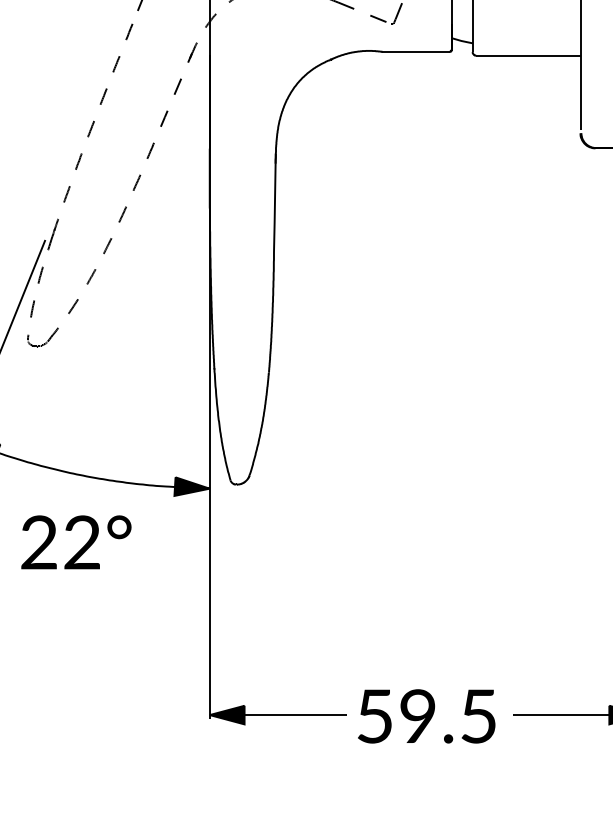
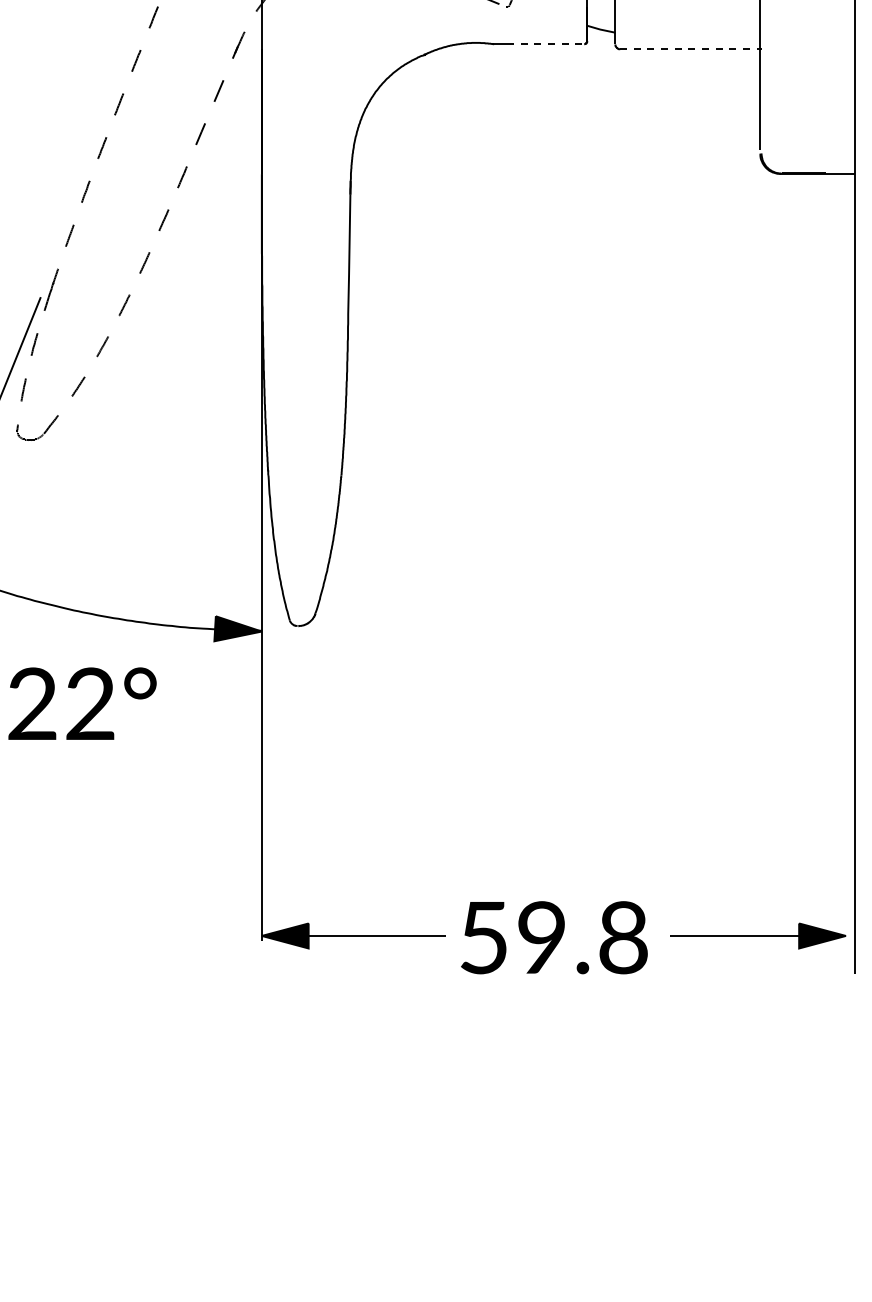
line: (420, 52) -> (545, 44), solid -> dashed
line: (528, 55) -> (690, 49), solid -> dashed
text: (478, 716) -> (623, 937), 59.5 -> 59.8

